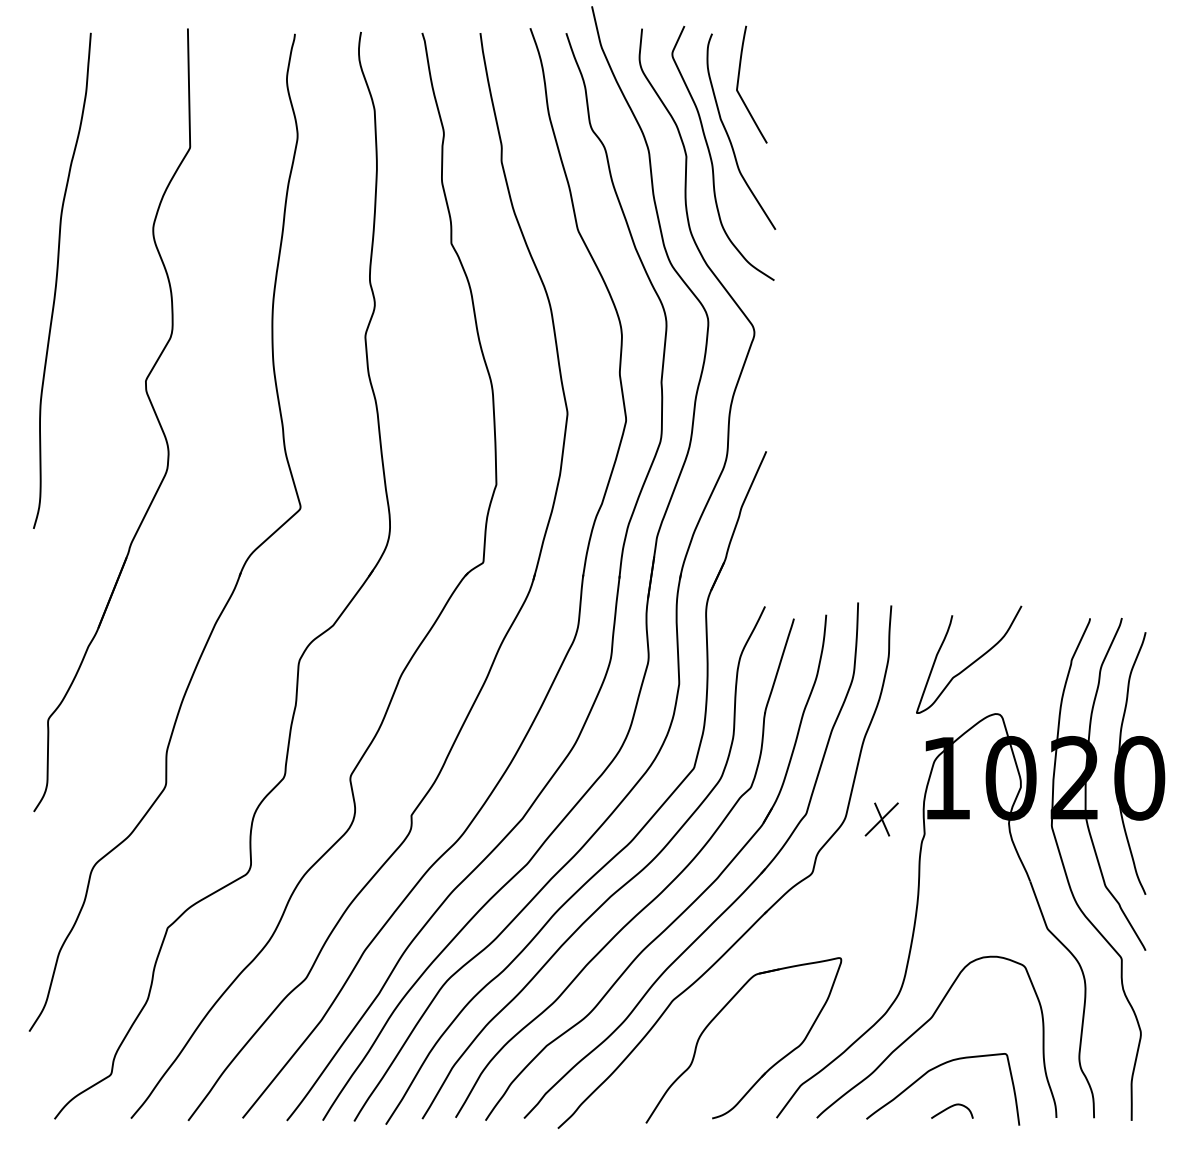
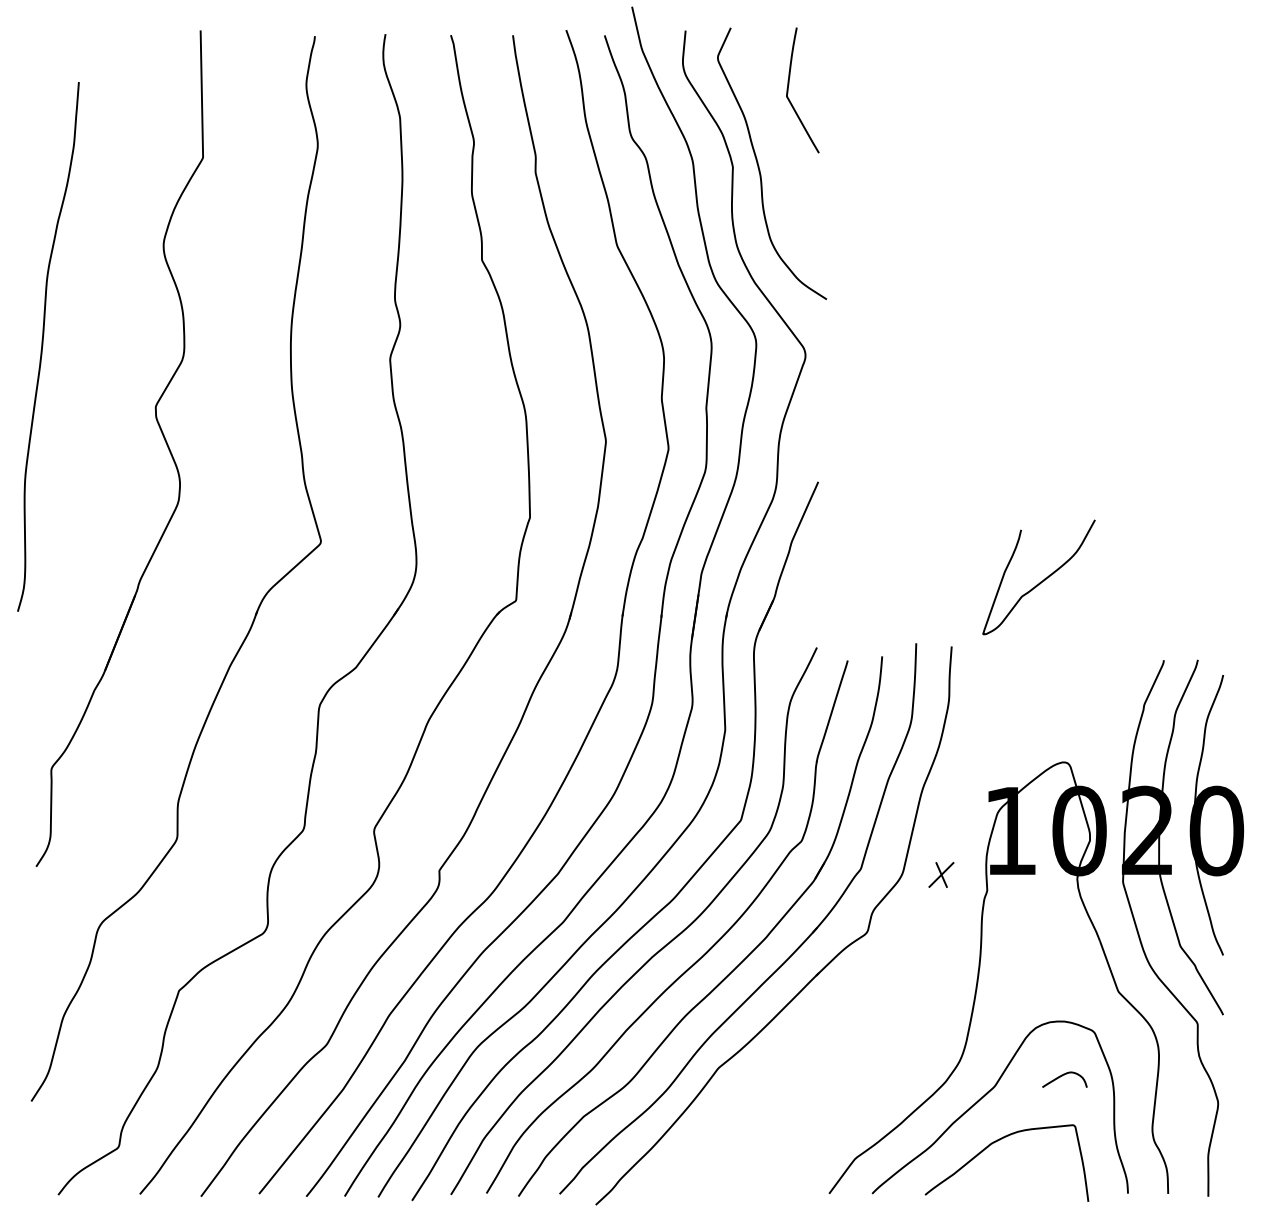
curve: (729, 136) -> (778, 145), removed
curve: (57, 280) -> (43, 346), moved
curve: (970, 663) -> (1040, 581), moved
part: (881, 819) -> (941, 874), size x0.7
part: (717, 1016) -> (766, 1085), removed
curve: (951, 1107) -> (1063, 1075), moved

